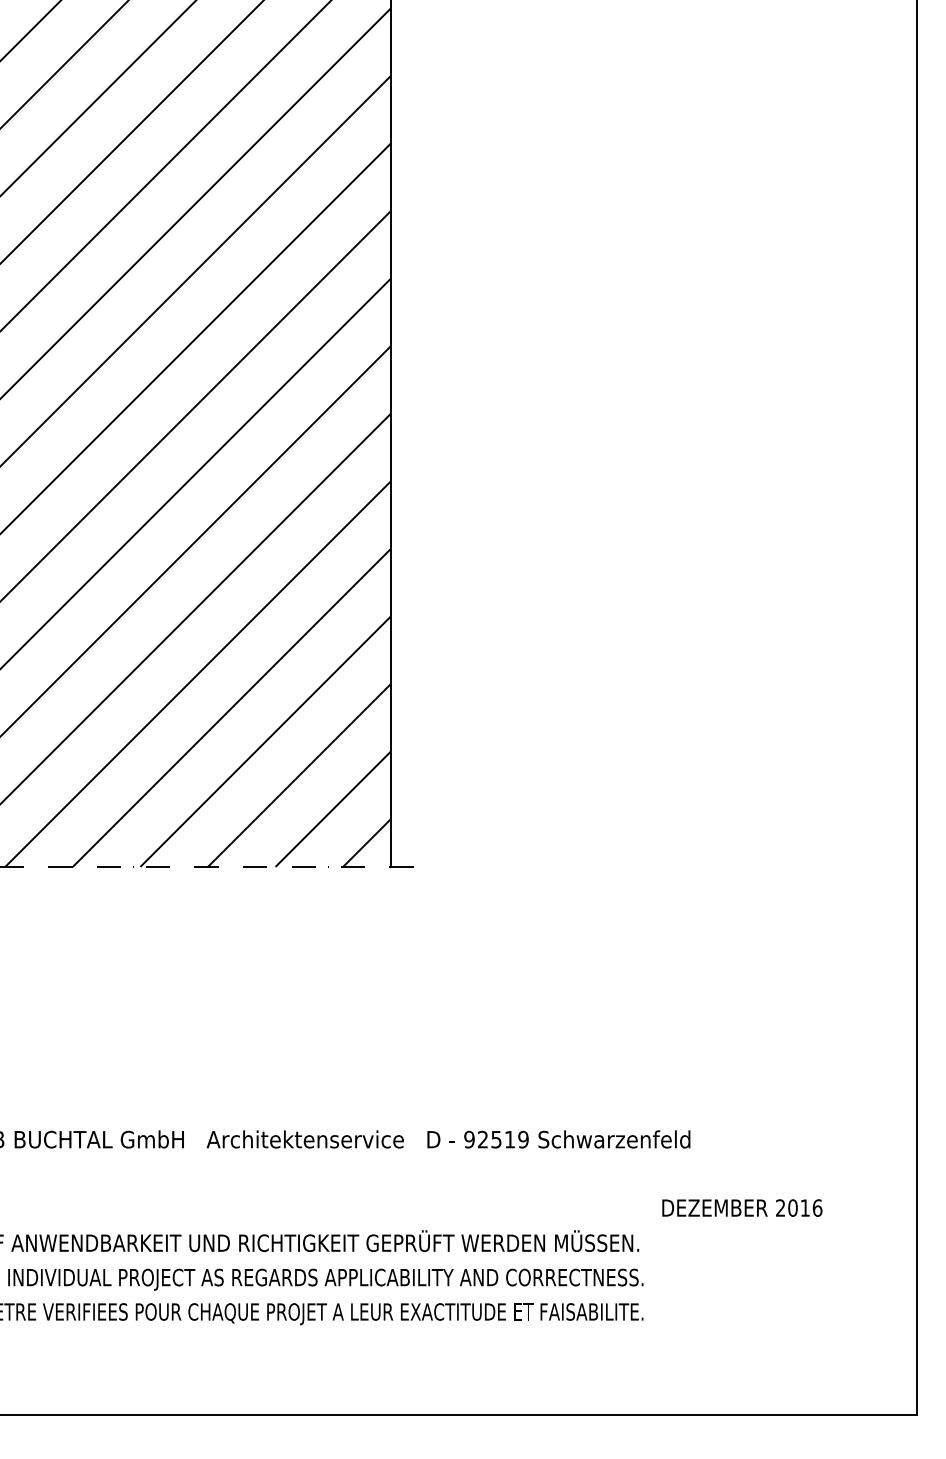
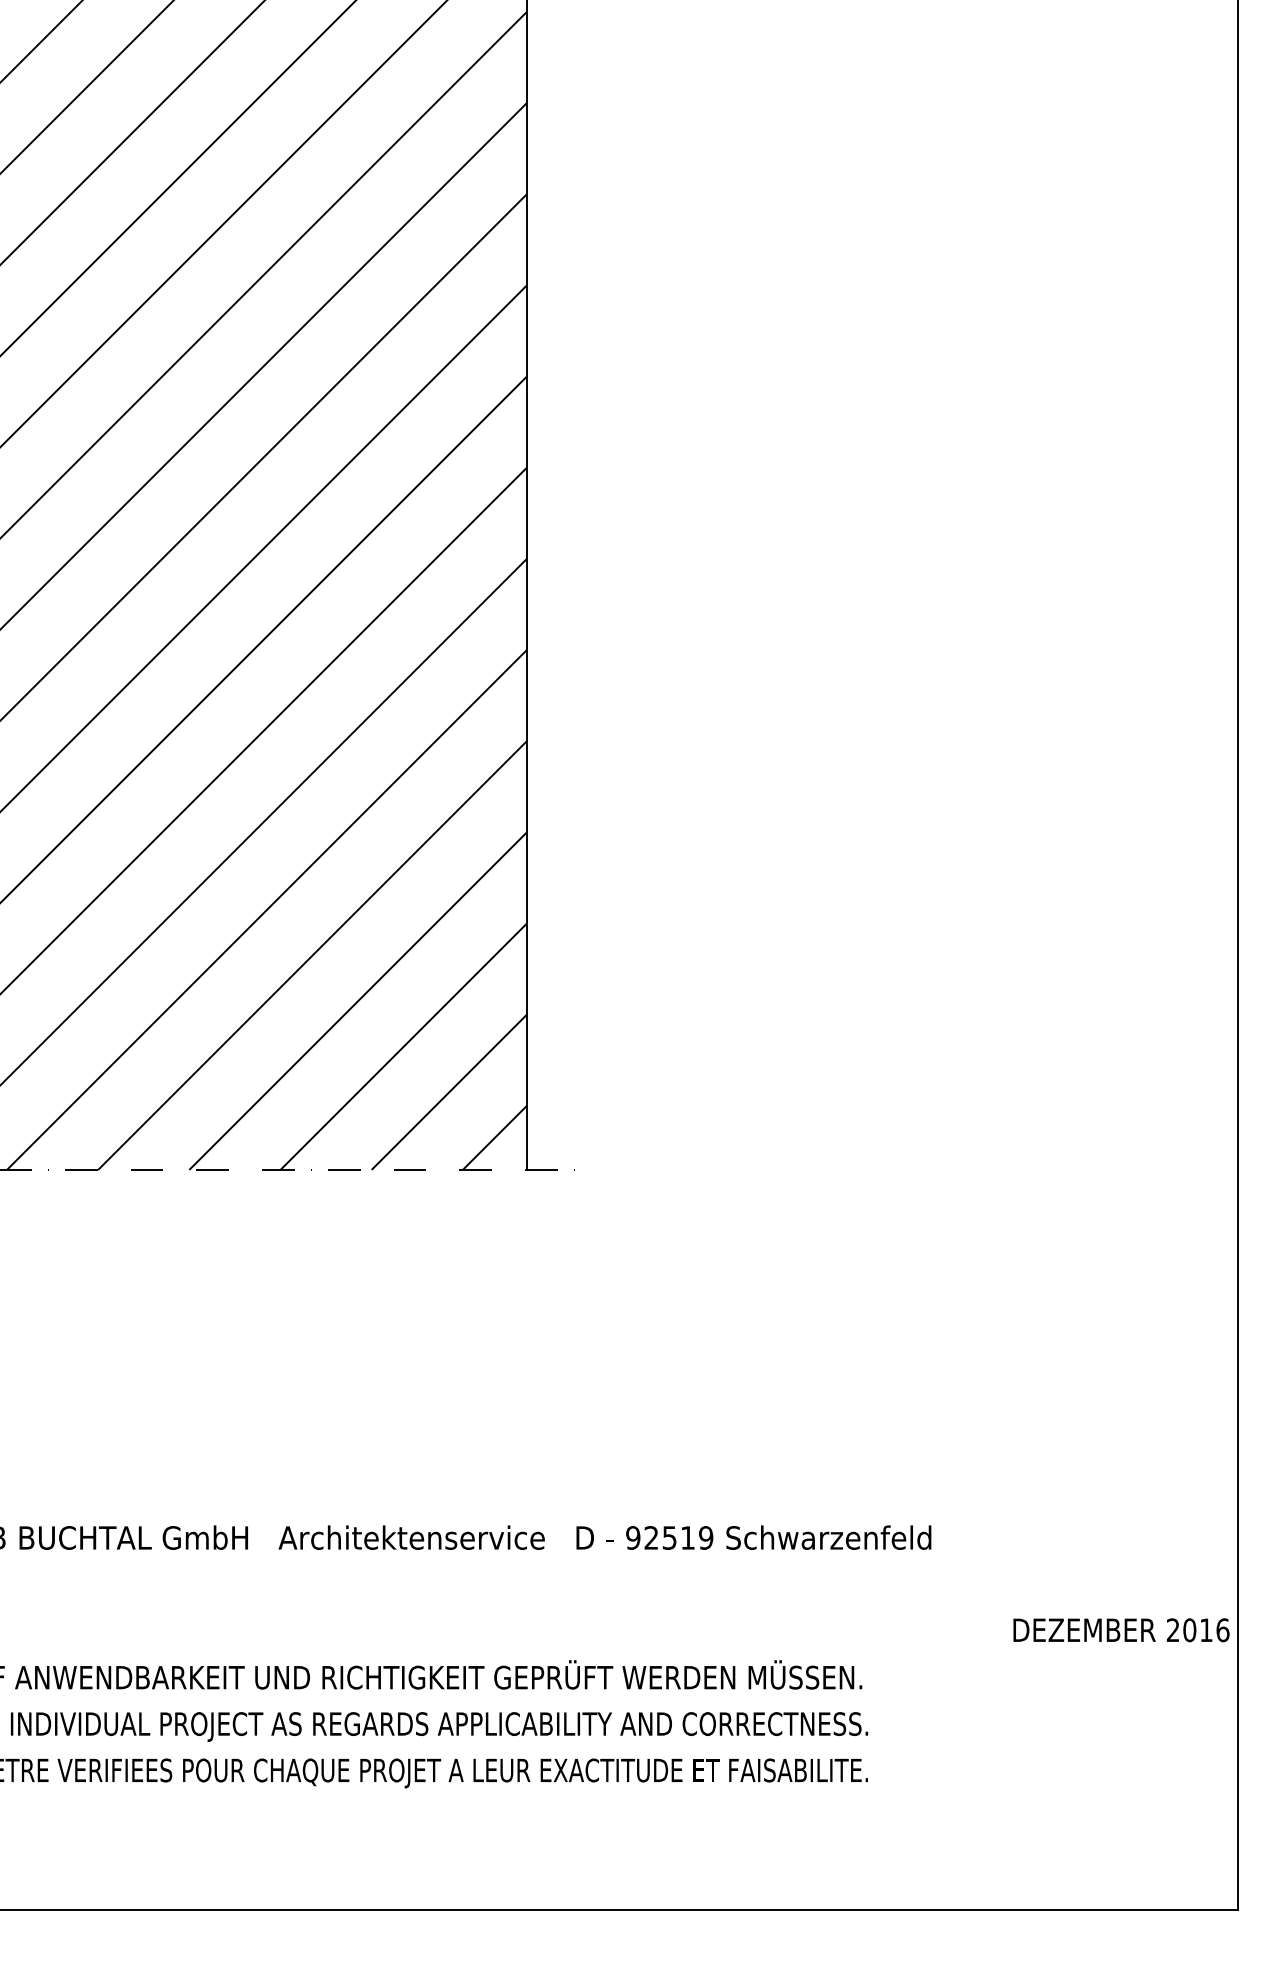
text: (742, 1208) -> (1121, 1630), moved

